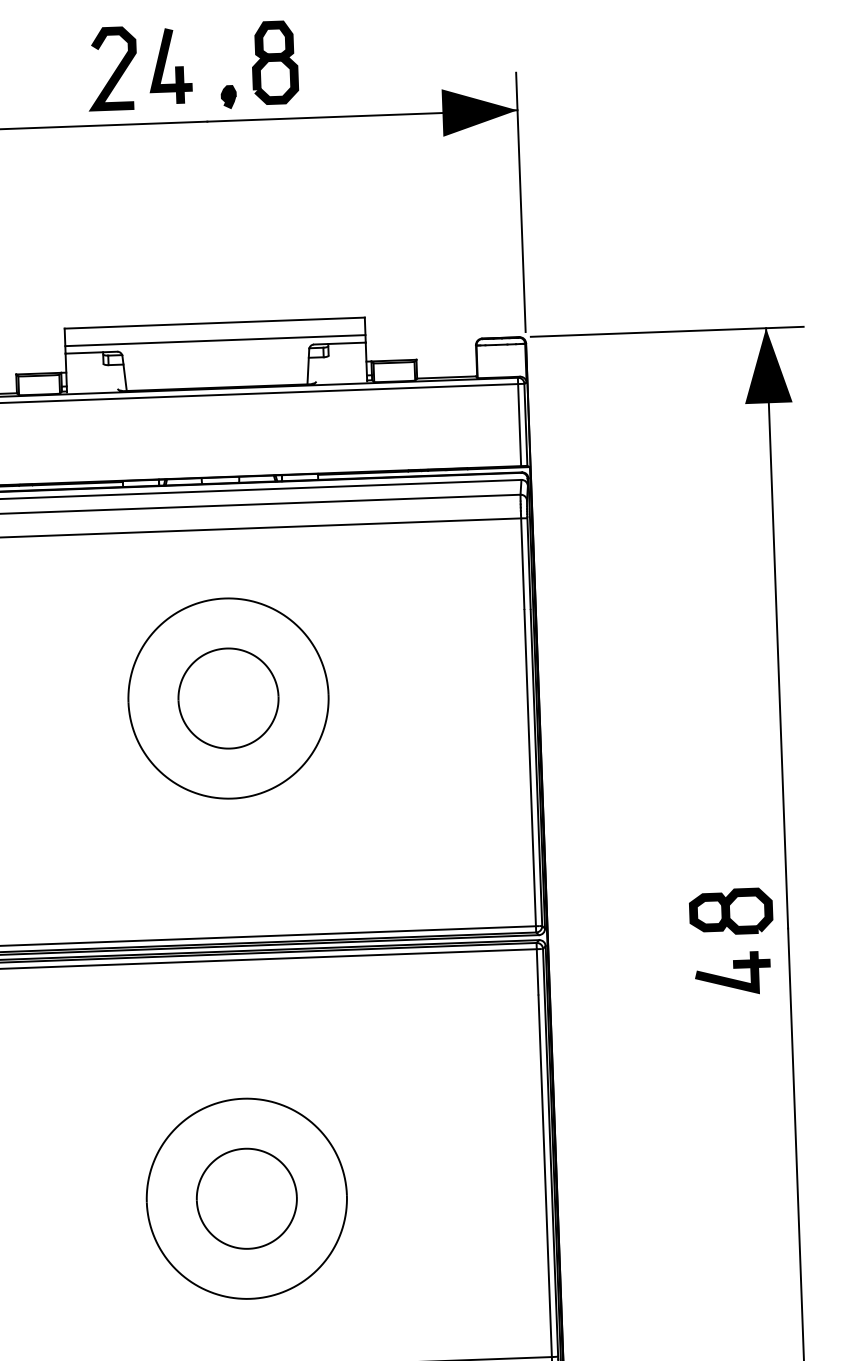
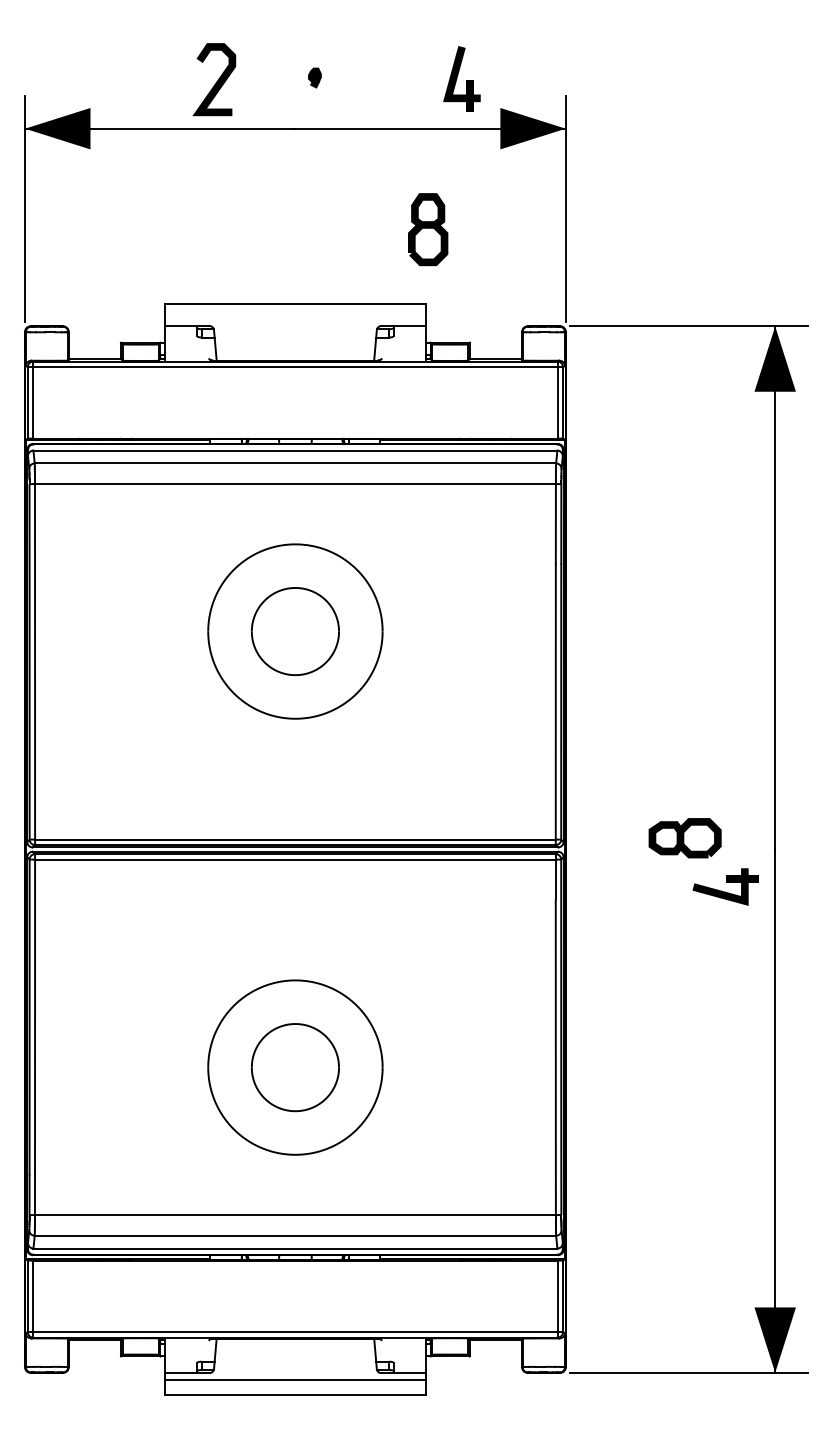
part: (275, 62) -> (428, 229), moved
part: (169, 65) -> (461, 78), moved
part: (228, 96) -> (314, 77), moved
line: (215, 340) -> (295, 319), removed
part: (730, 912) -> (684, 838), moved

